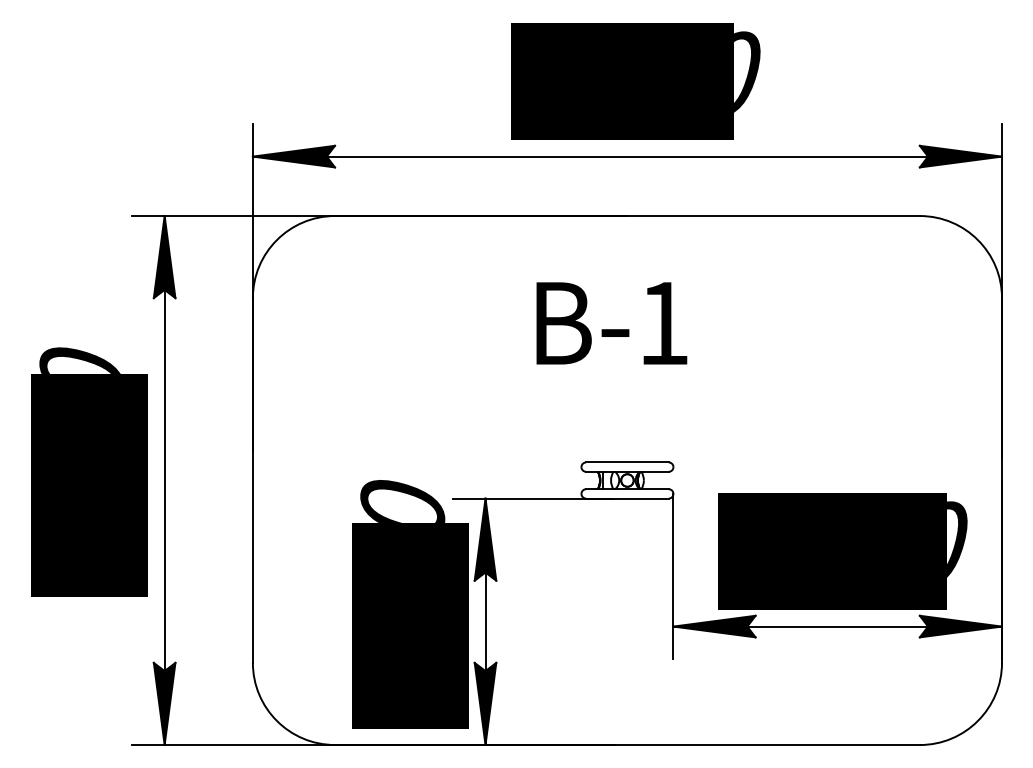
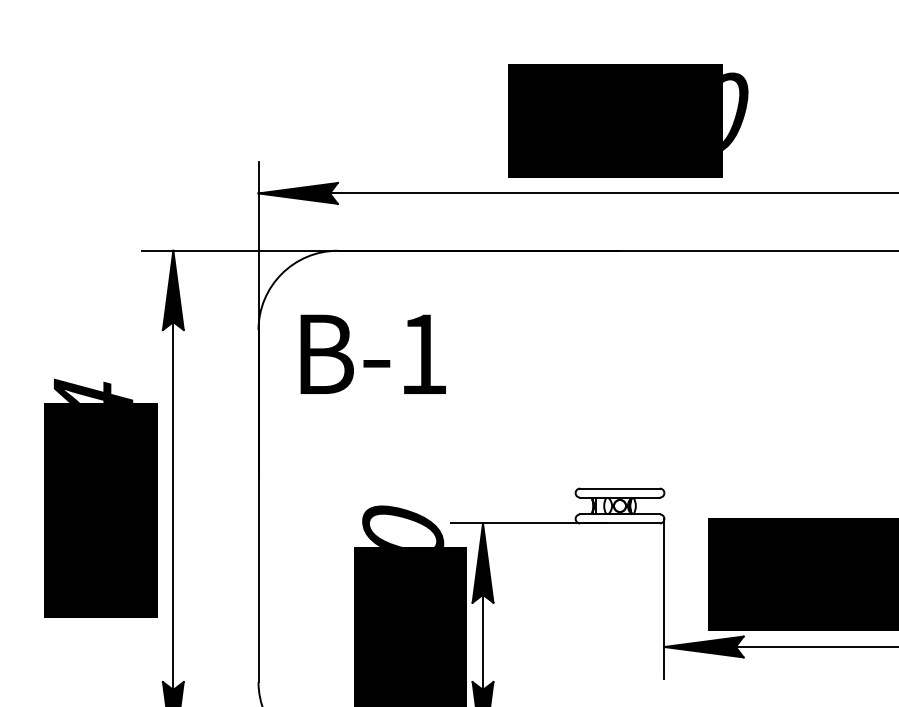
text: (611, 323) -> (372, 354), moved
text: (80, 360) -> (92, 390), 3220 -> 2804

